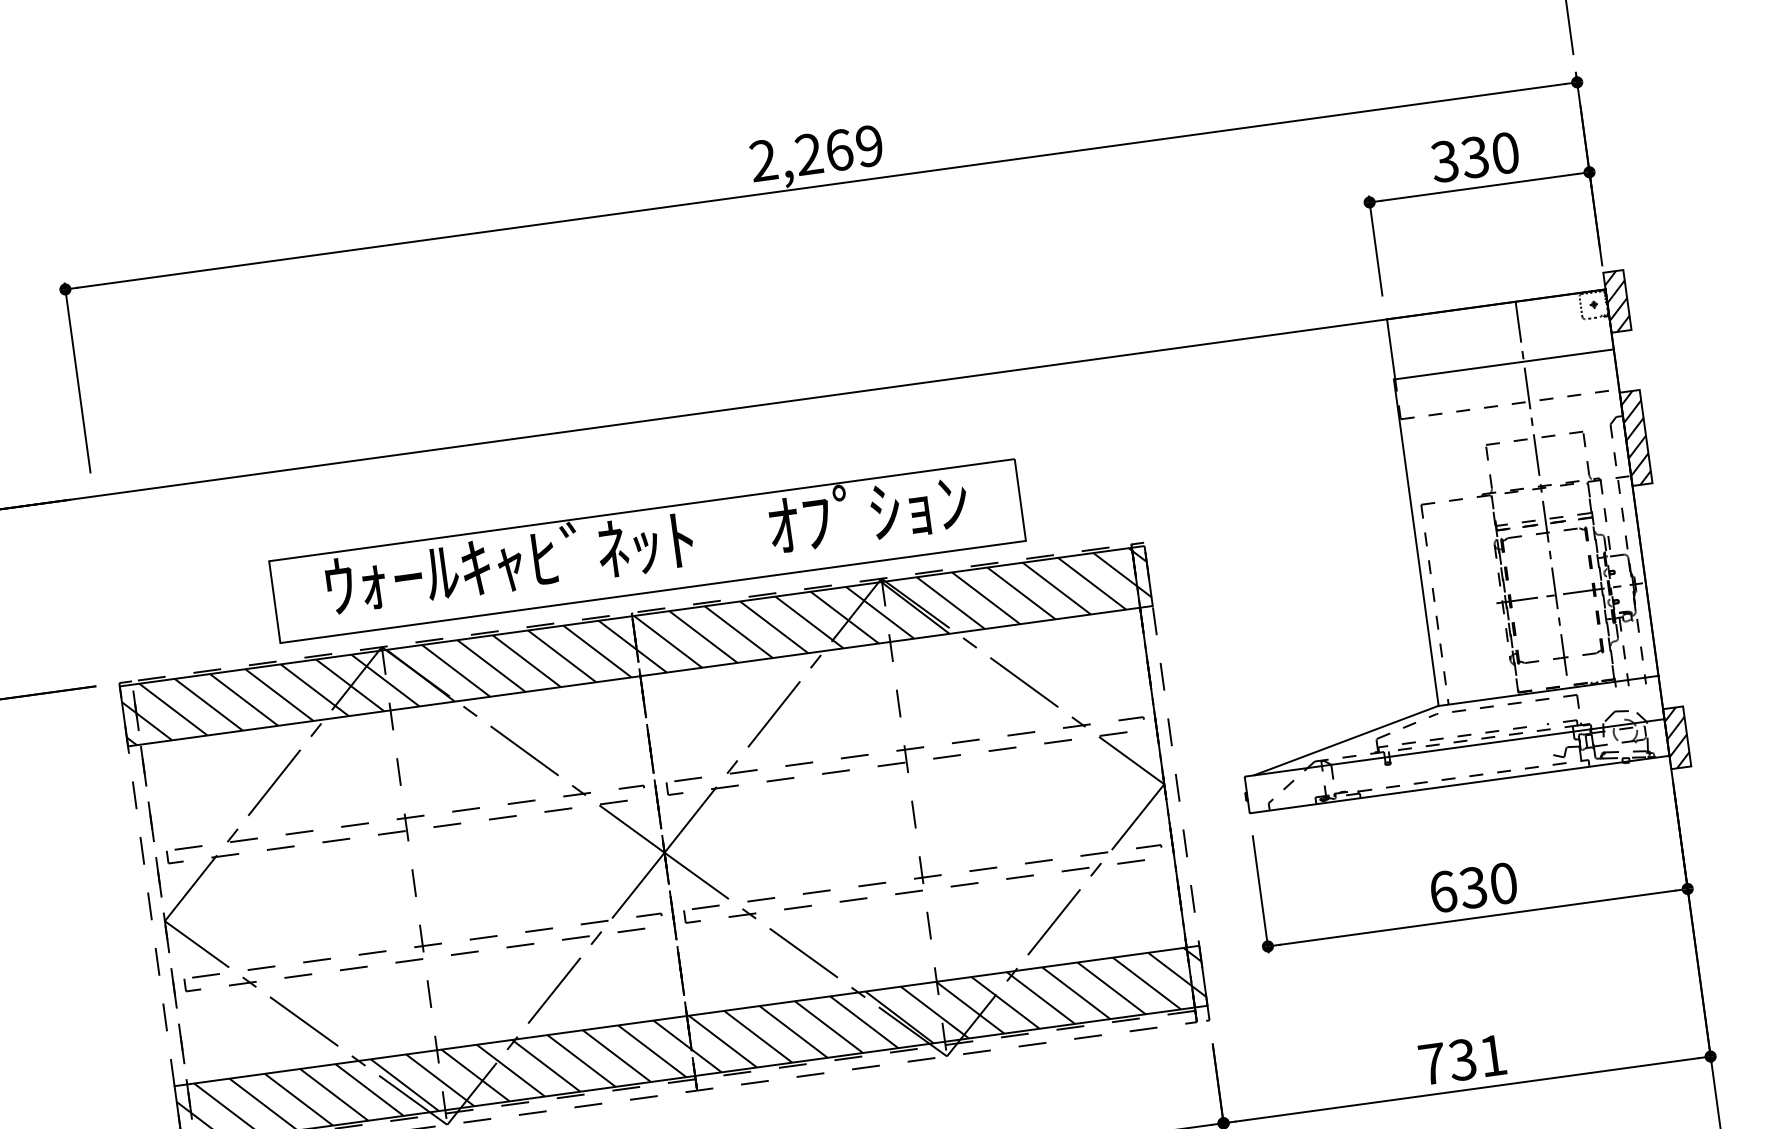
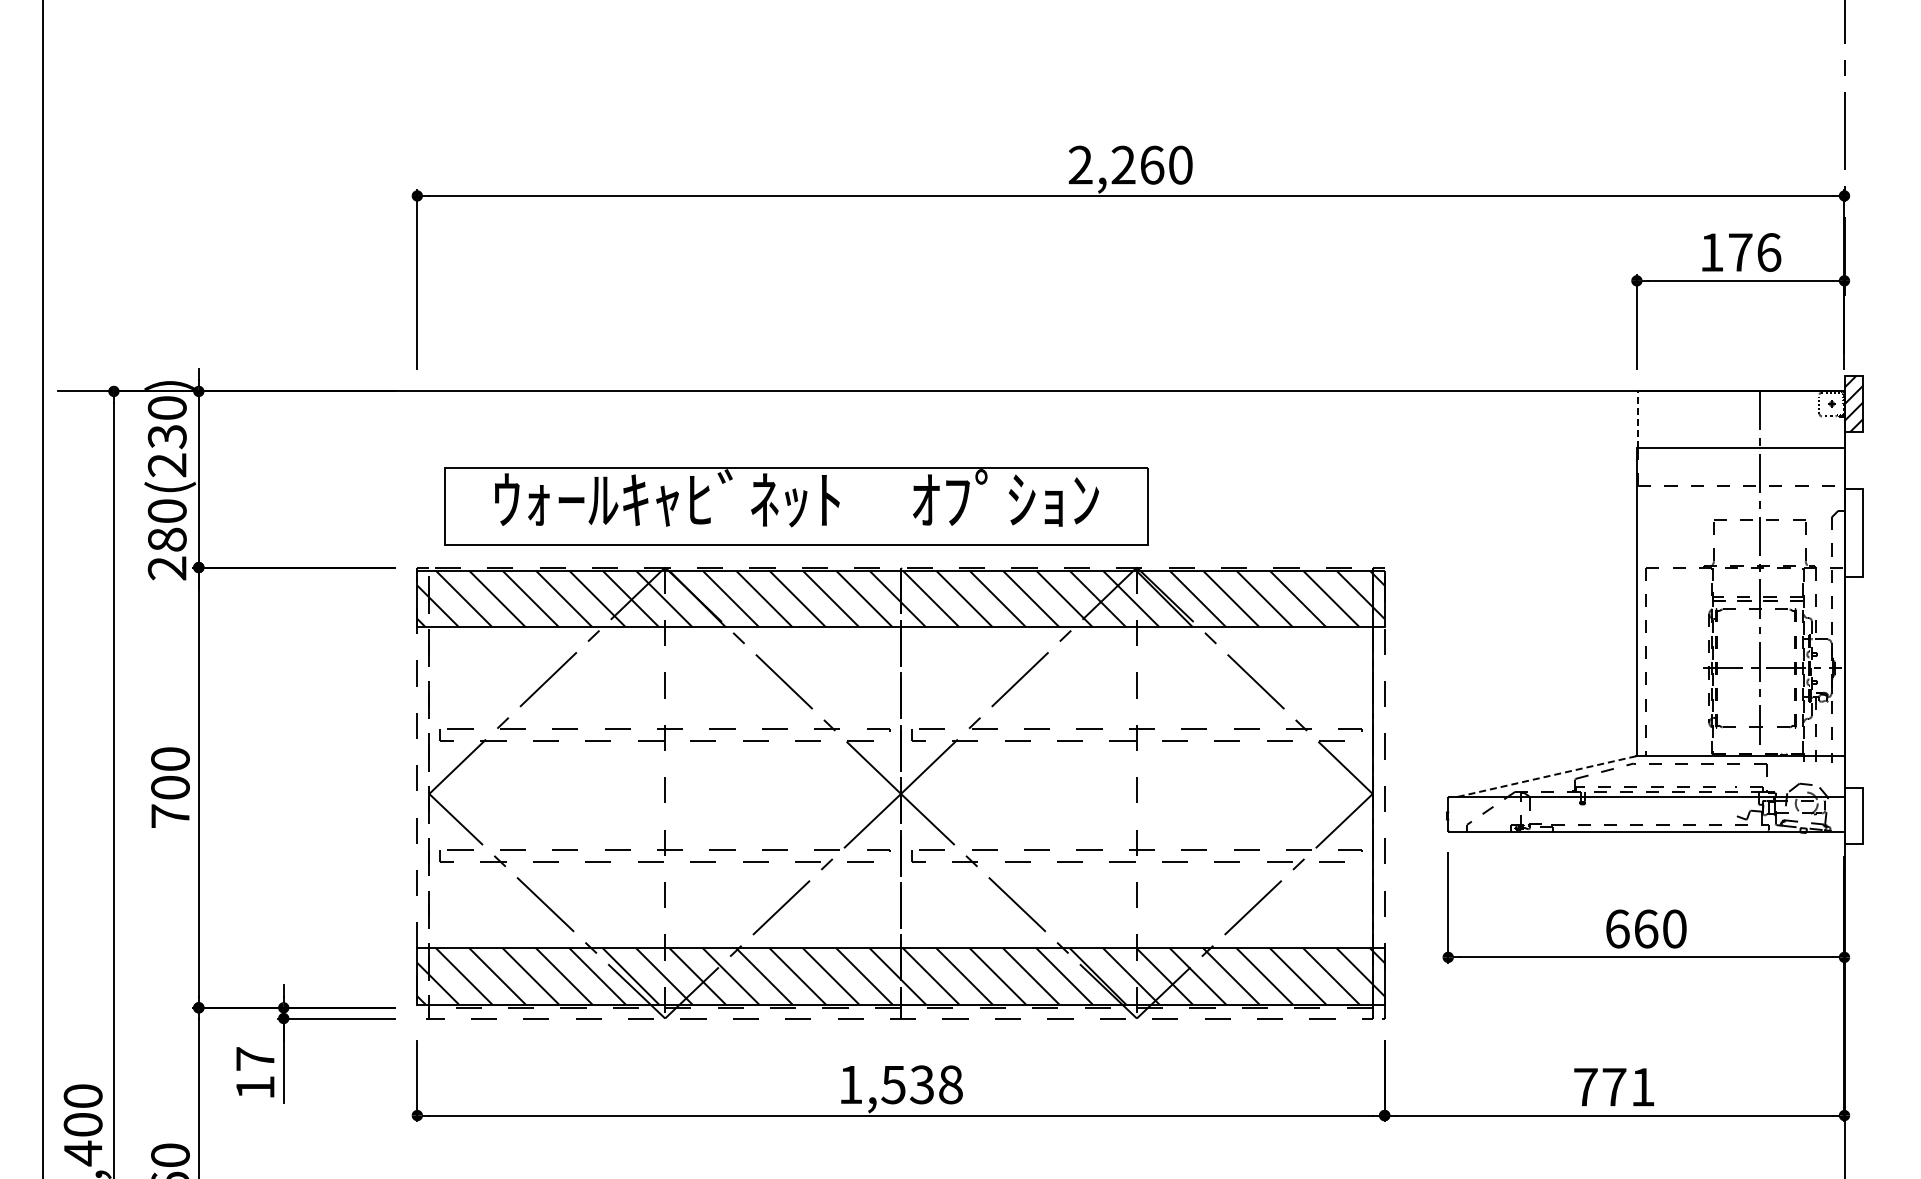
text: (869, 145) -> (1180, 164), 2,269 -> 2,260
text: (1475, 157) -> (1740, 252), 330 -> 176
line: (1391, 349) -> (1638, 419), solid -> dashed
hatch: (1635, 437) -> (1853, 532), removed
part: (647, 551) -> (796, 506), moved
hatch: (1676, 737) -> (1853, 815), removed
line: (1346, 740) -> (1547, 776), solid -> dashed
text: (1472, 887) -> (1645, 928), 630 -> 660
text: (1462, 1059) -> (1614, 1086), 731 -> 771

